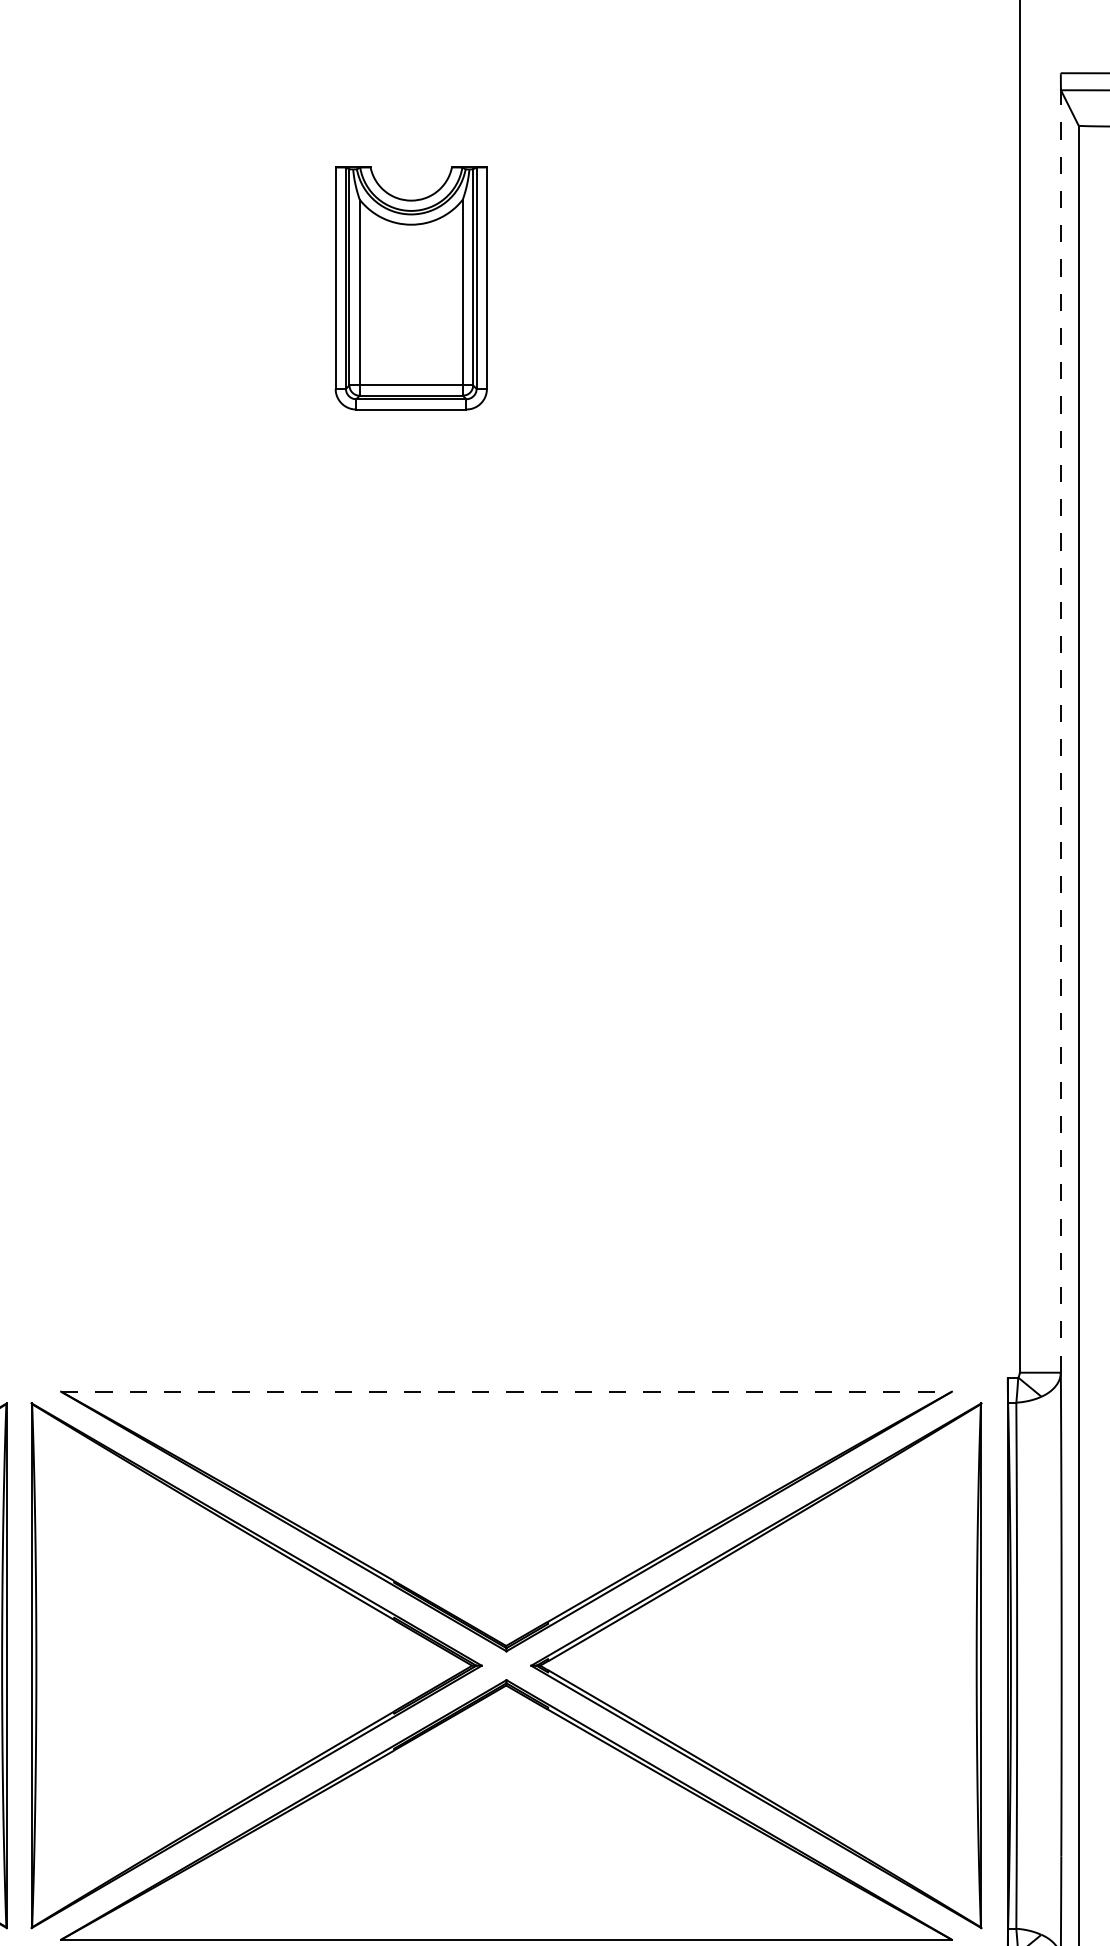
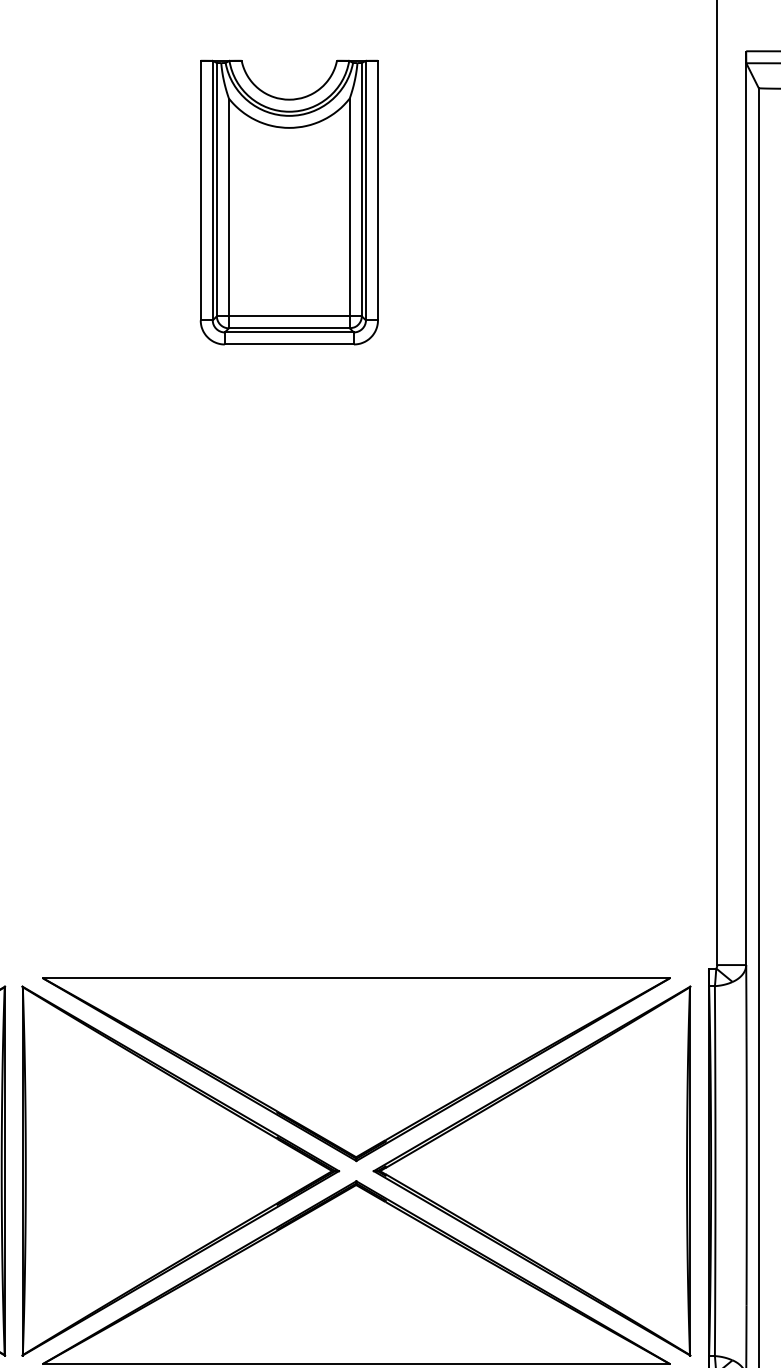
part: (411, 288) -> (289, 202), size x1.67
line: (1060, 723) -> (745, 508), dashed -> solid
line: (507, 1391) -> (357, 978), dashed -> solid

